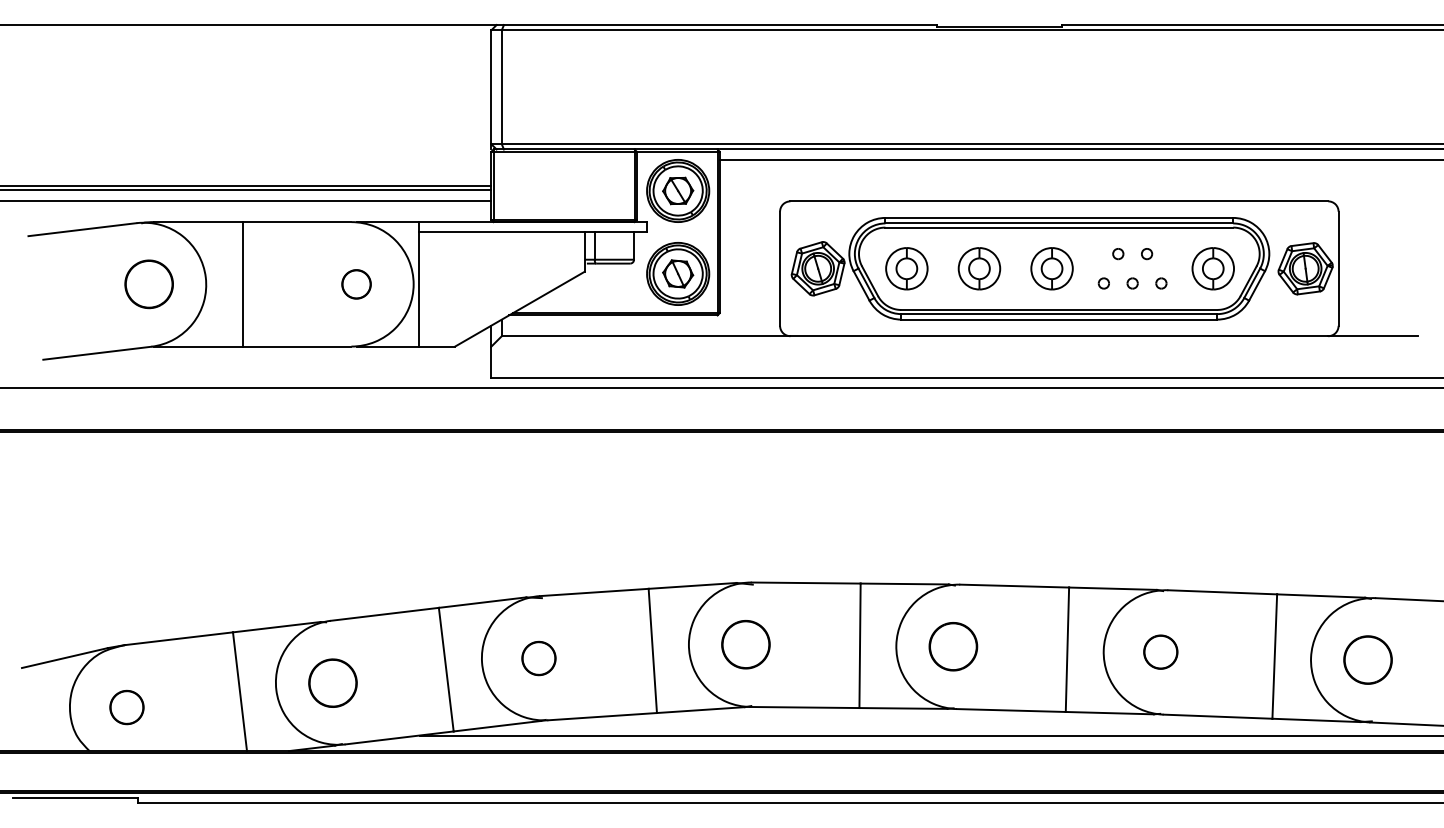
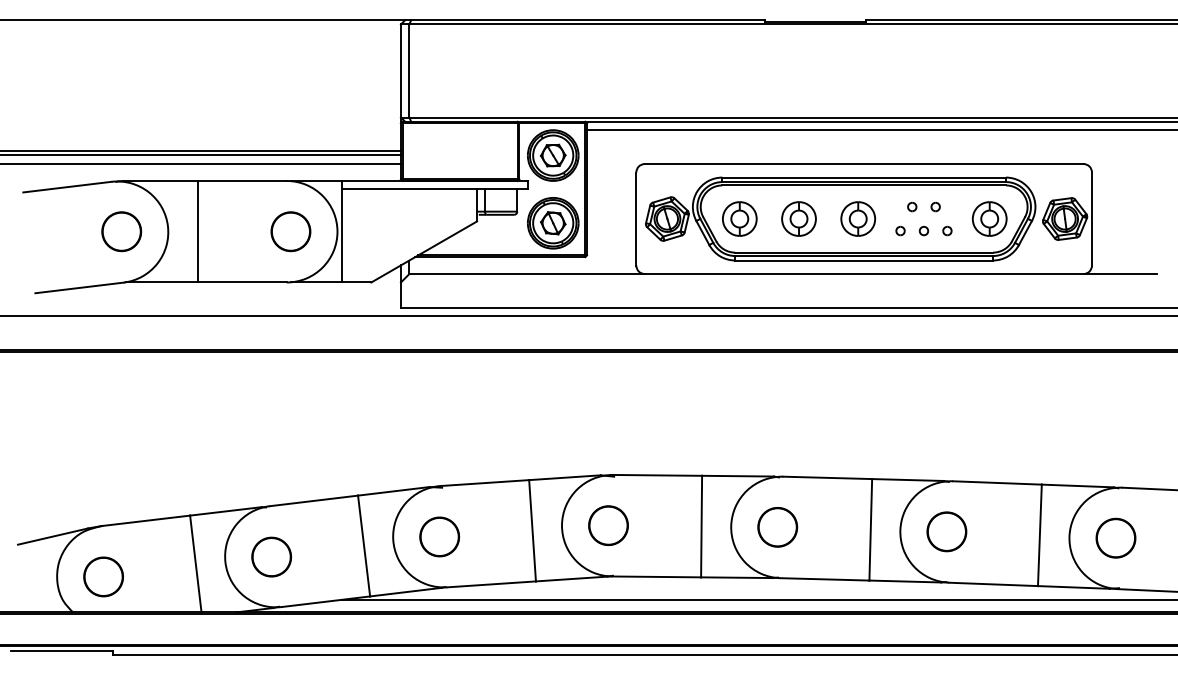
part: (356, 284) -> (290, 231), size x1.67
part: (1160, 651) -> (946, 531), size x1.43
part: (538, 658) -> (439, 536), size x1.43
part: (126, 707) -> (103, 576), size x1.43

